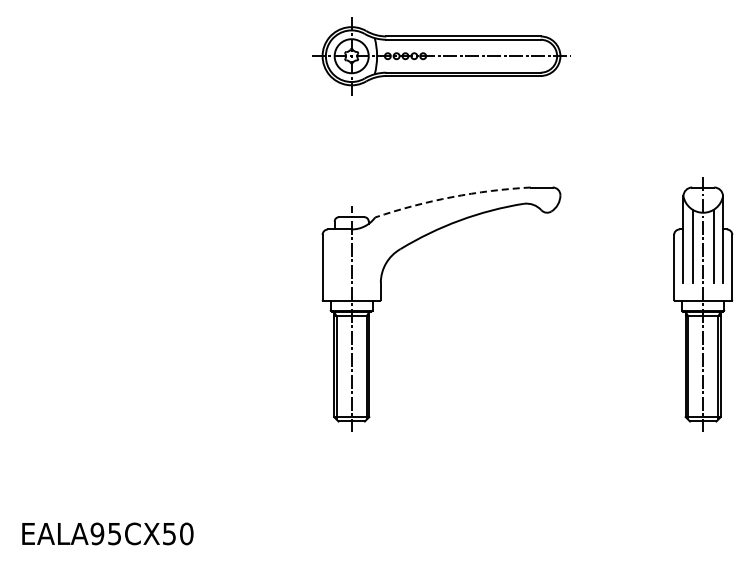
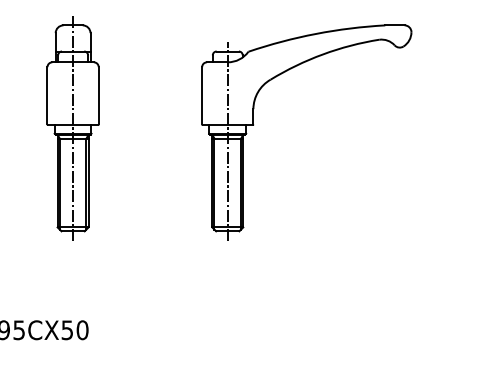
arc: (451, 197) -> (315, 34), dashed -> solid
part: (175, 304) -> (72, 128), added

